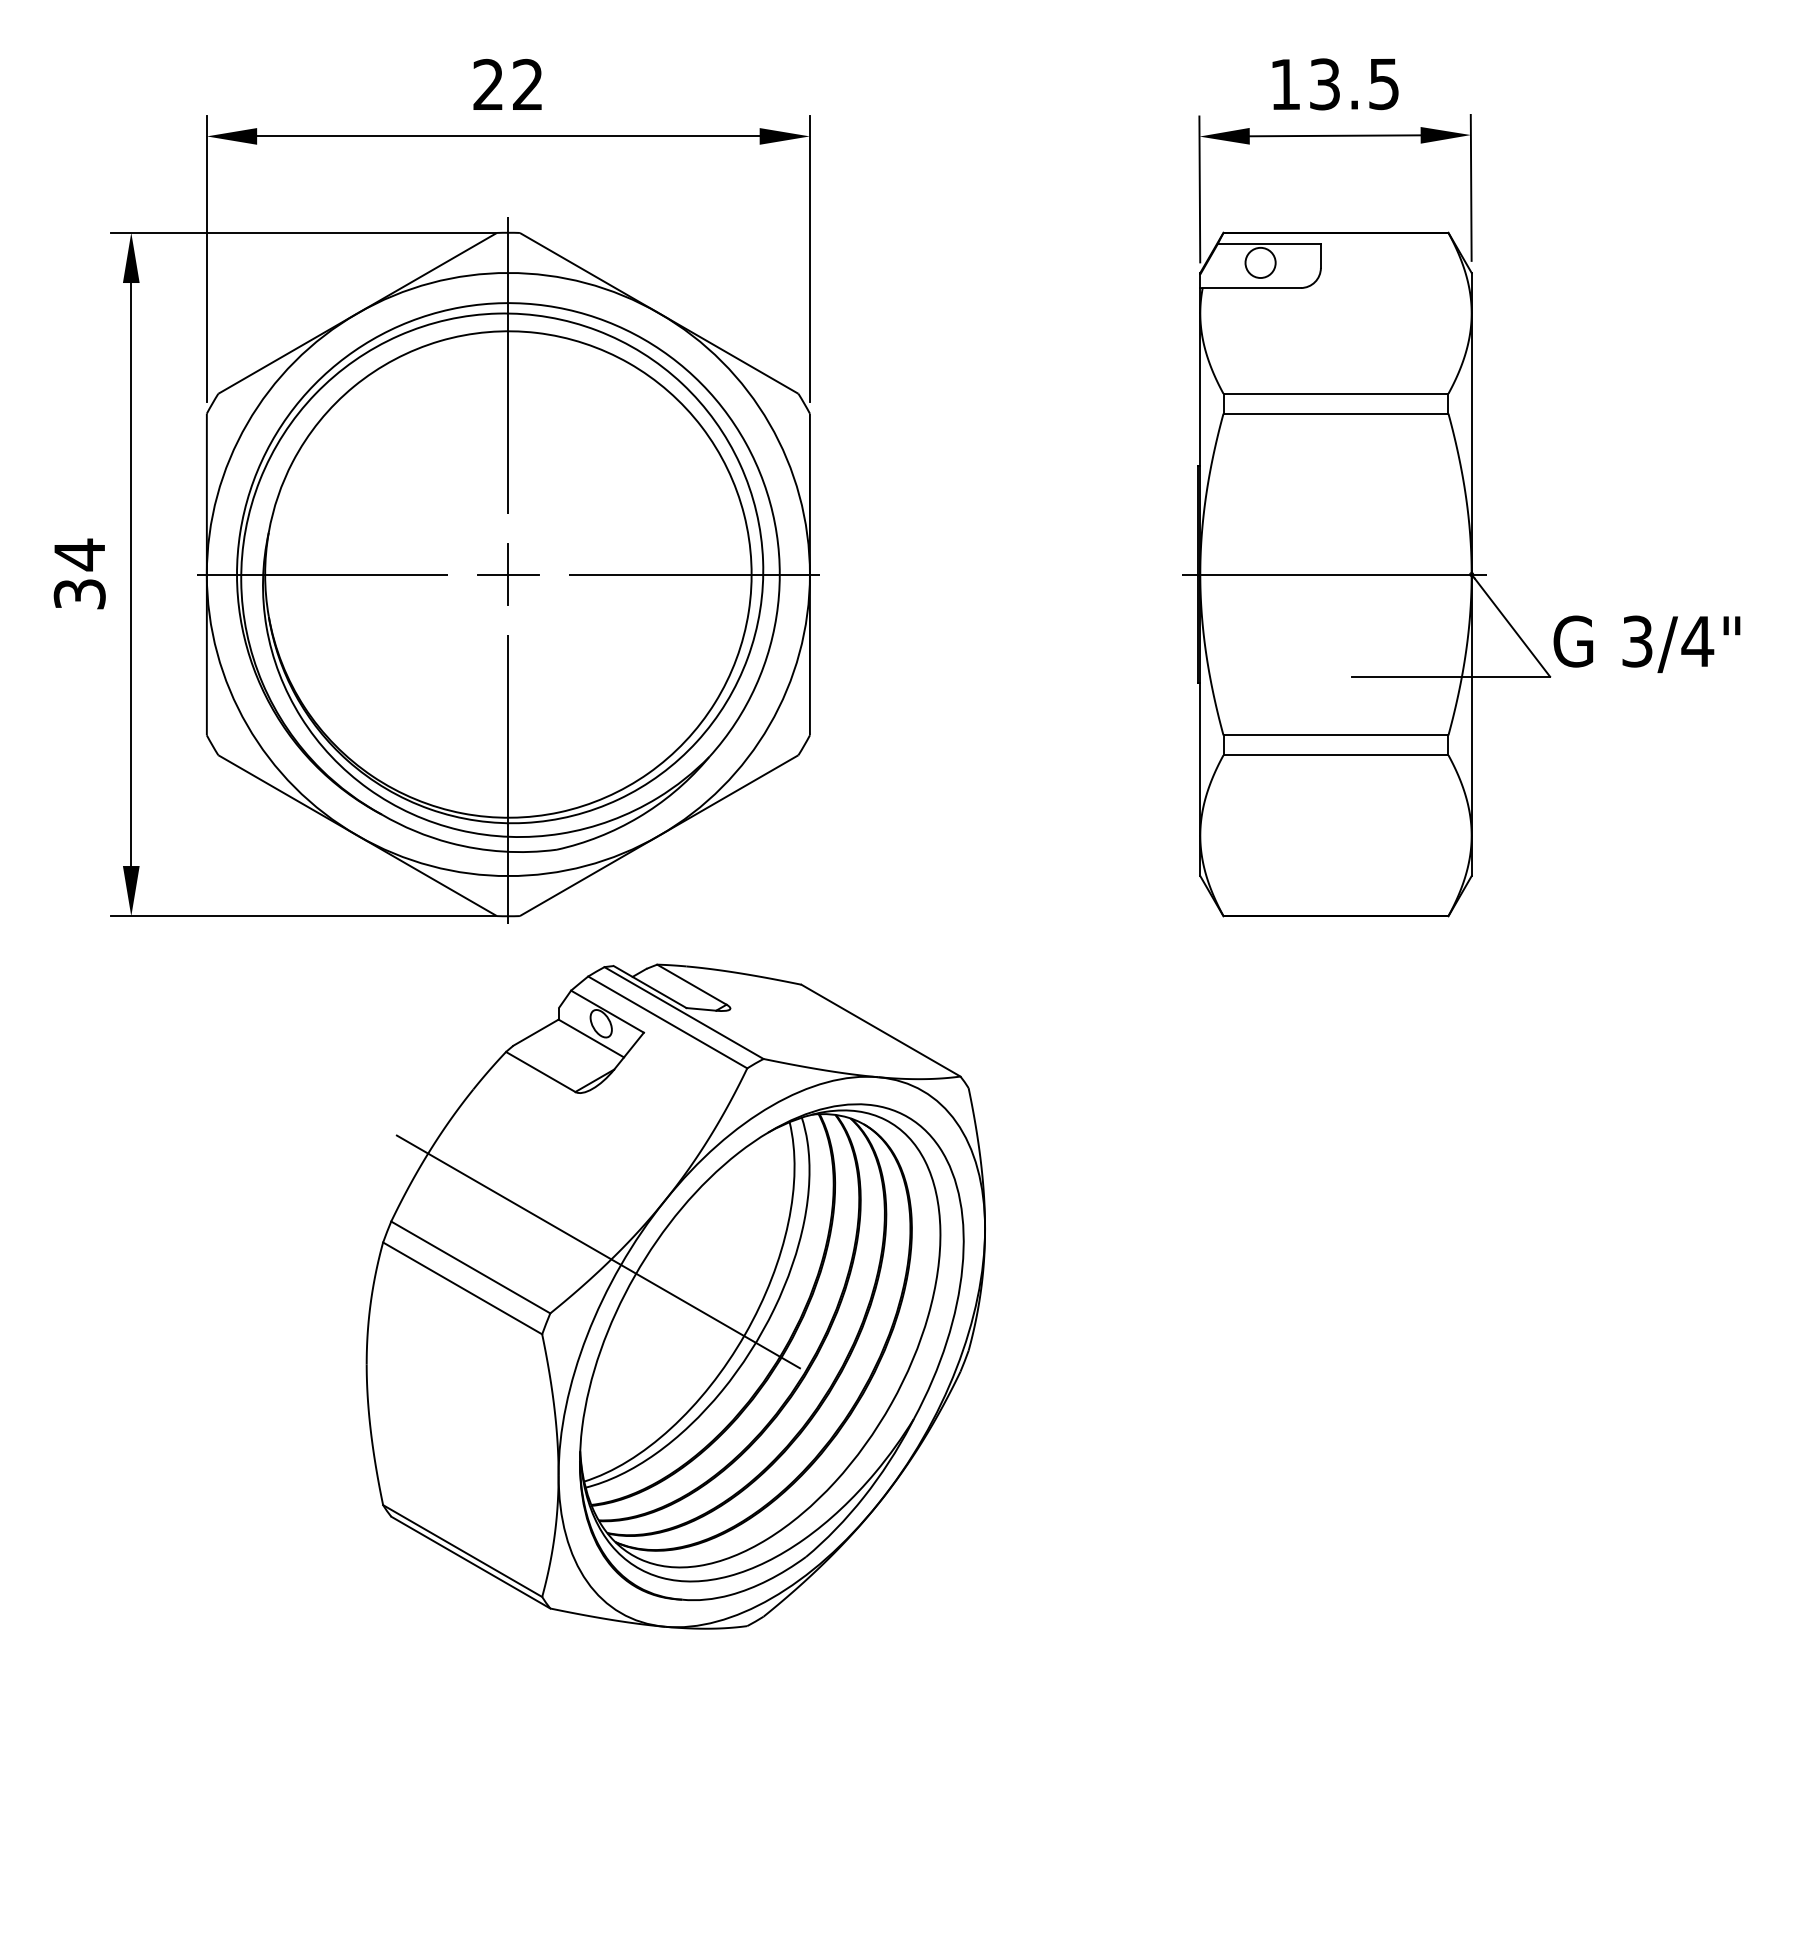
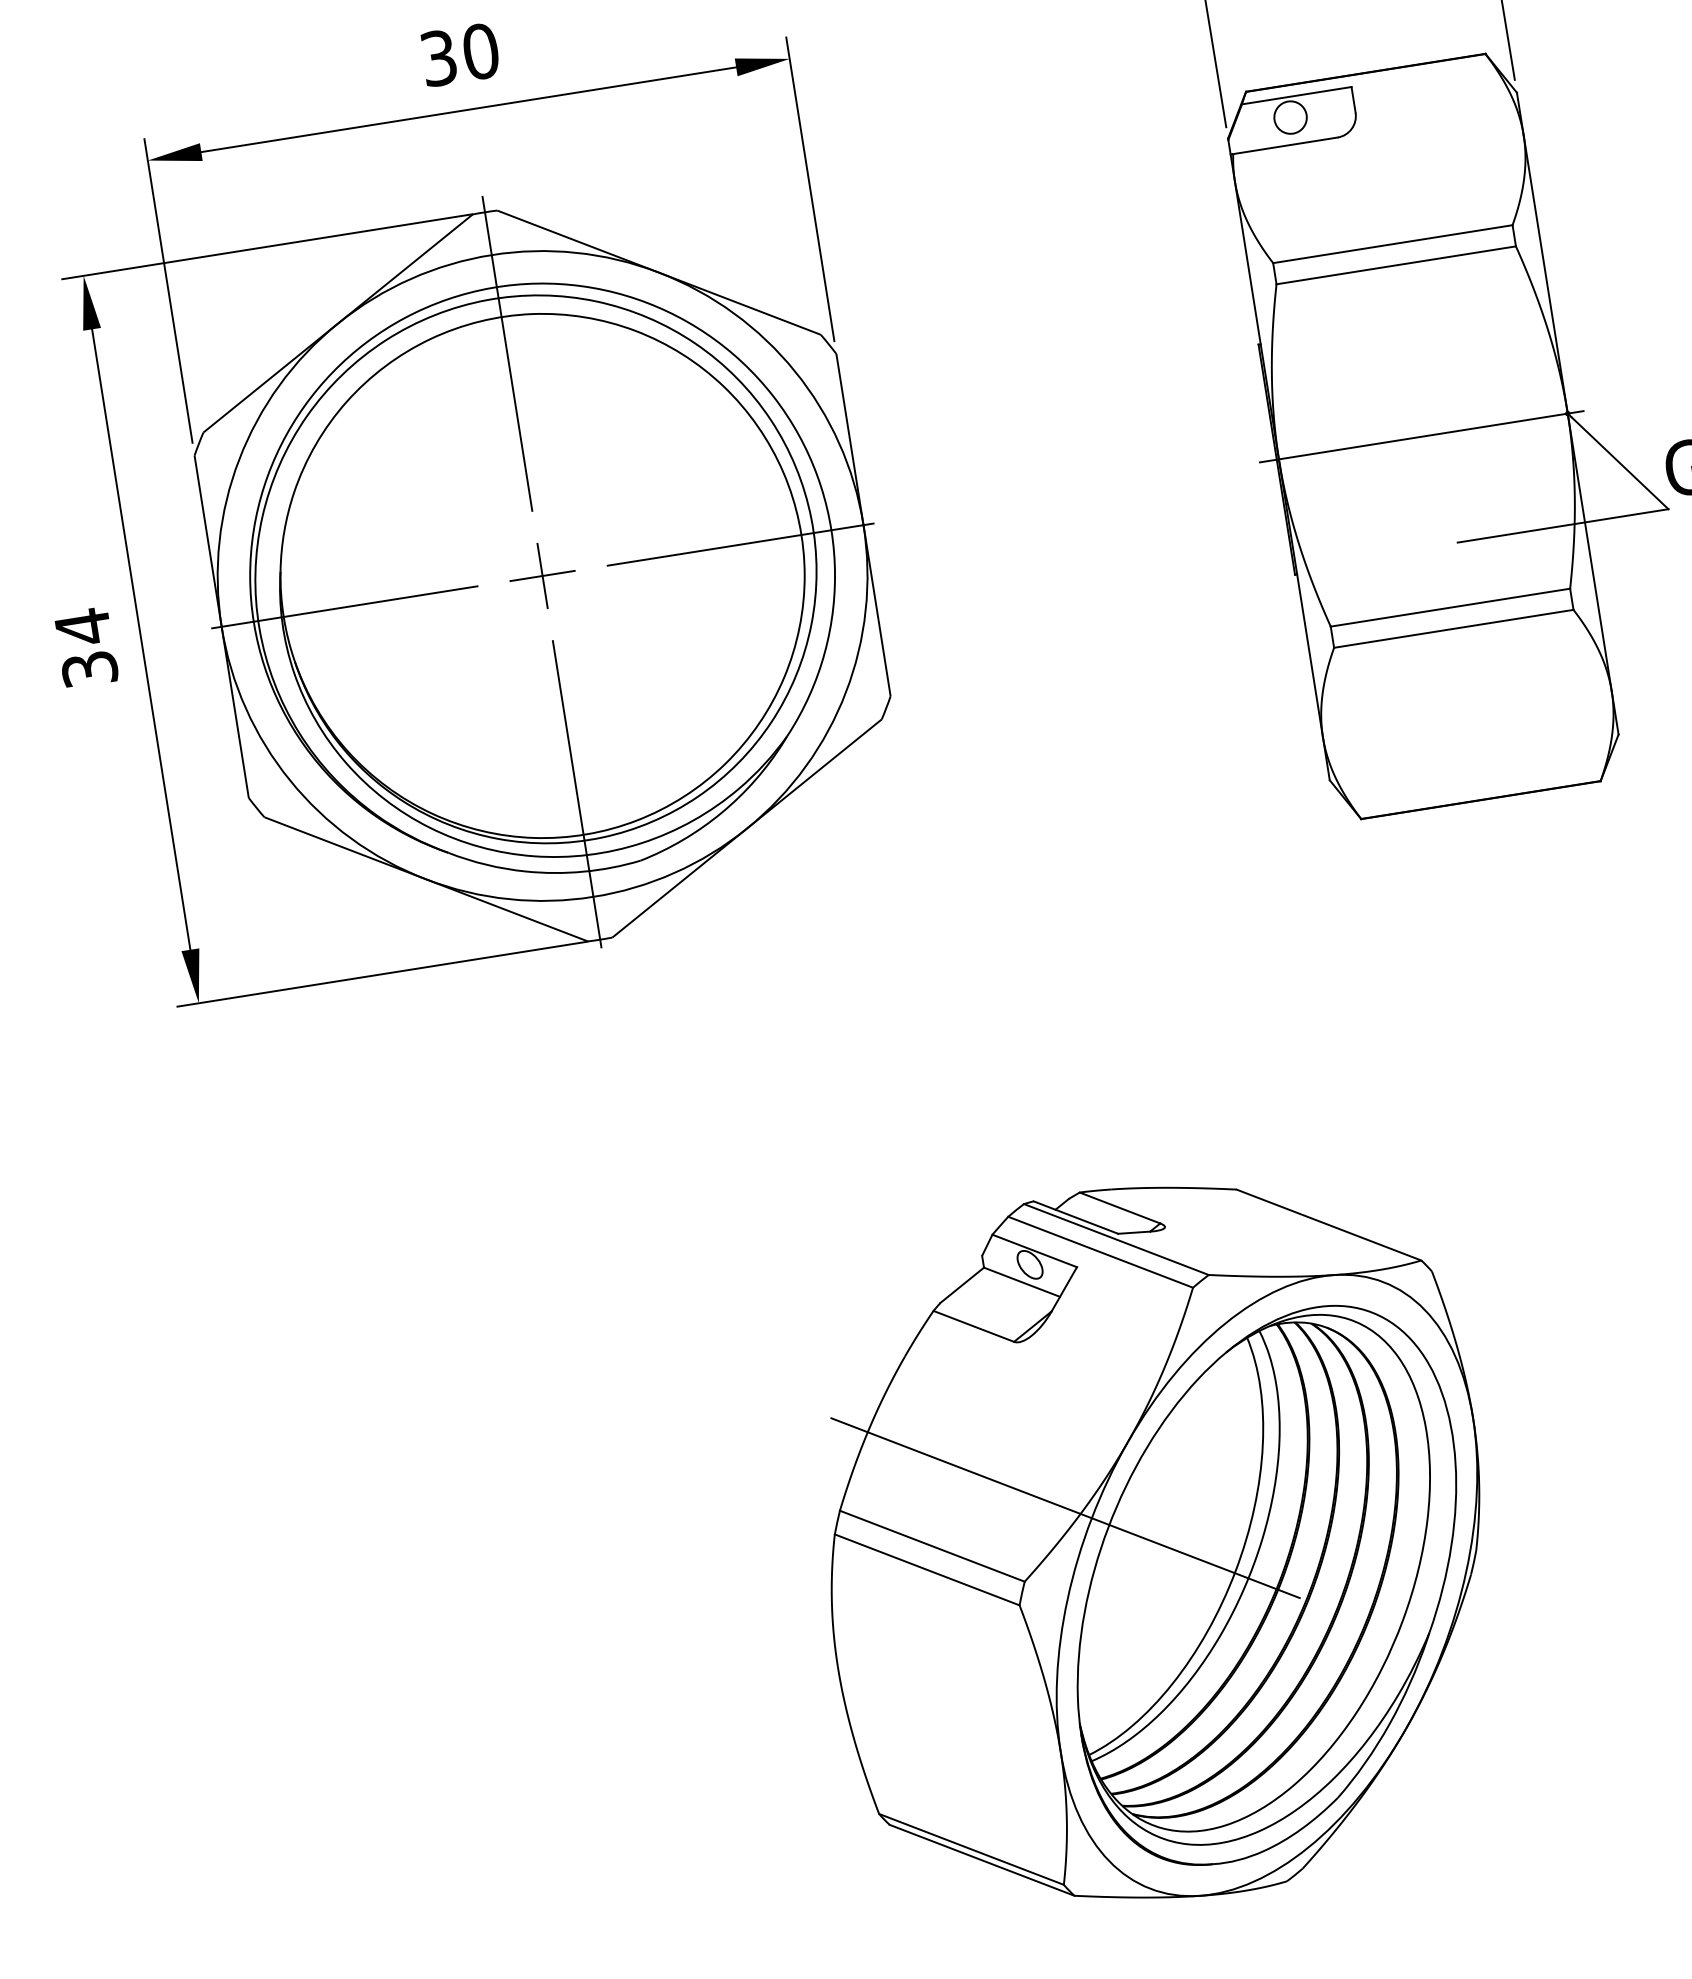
text: (508, 84) -> (460, 54), 22 -> 30
part: (675, 1296) -> (1155, 1542), moved

